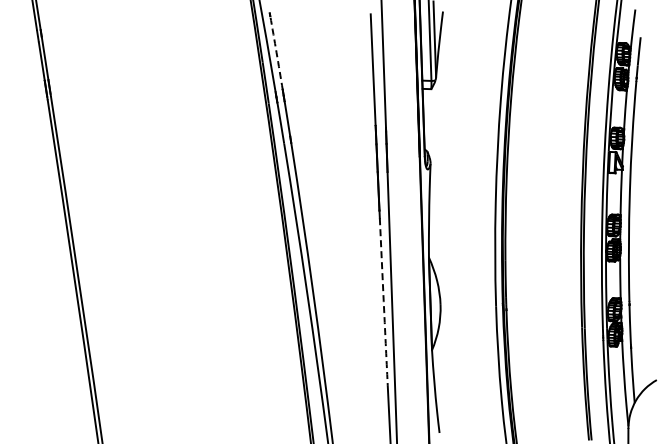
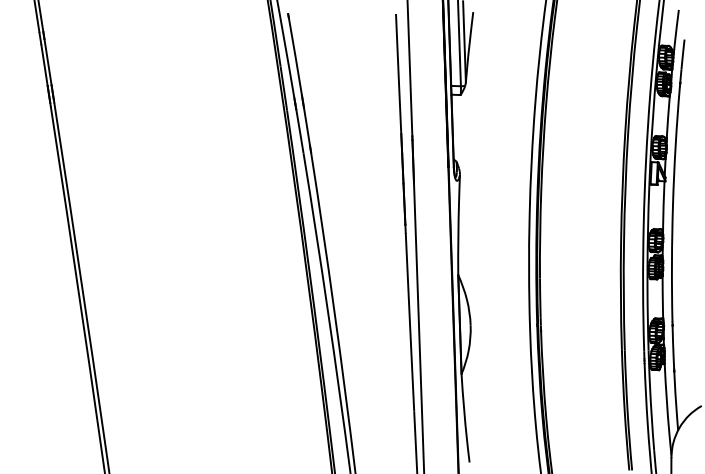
arc: (276, 52) -> (295, 55), dashed -> solid
arc: (383, 301) -> (409, 321), dashed -> solid

